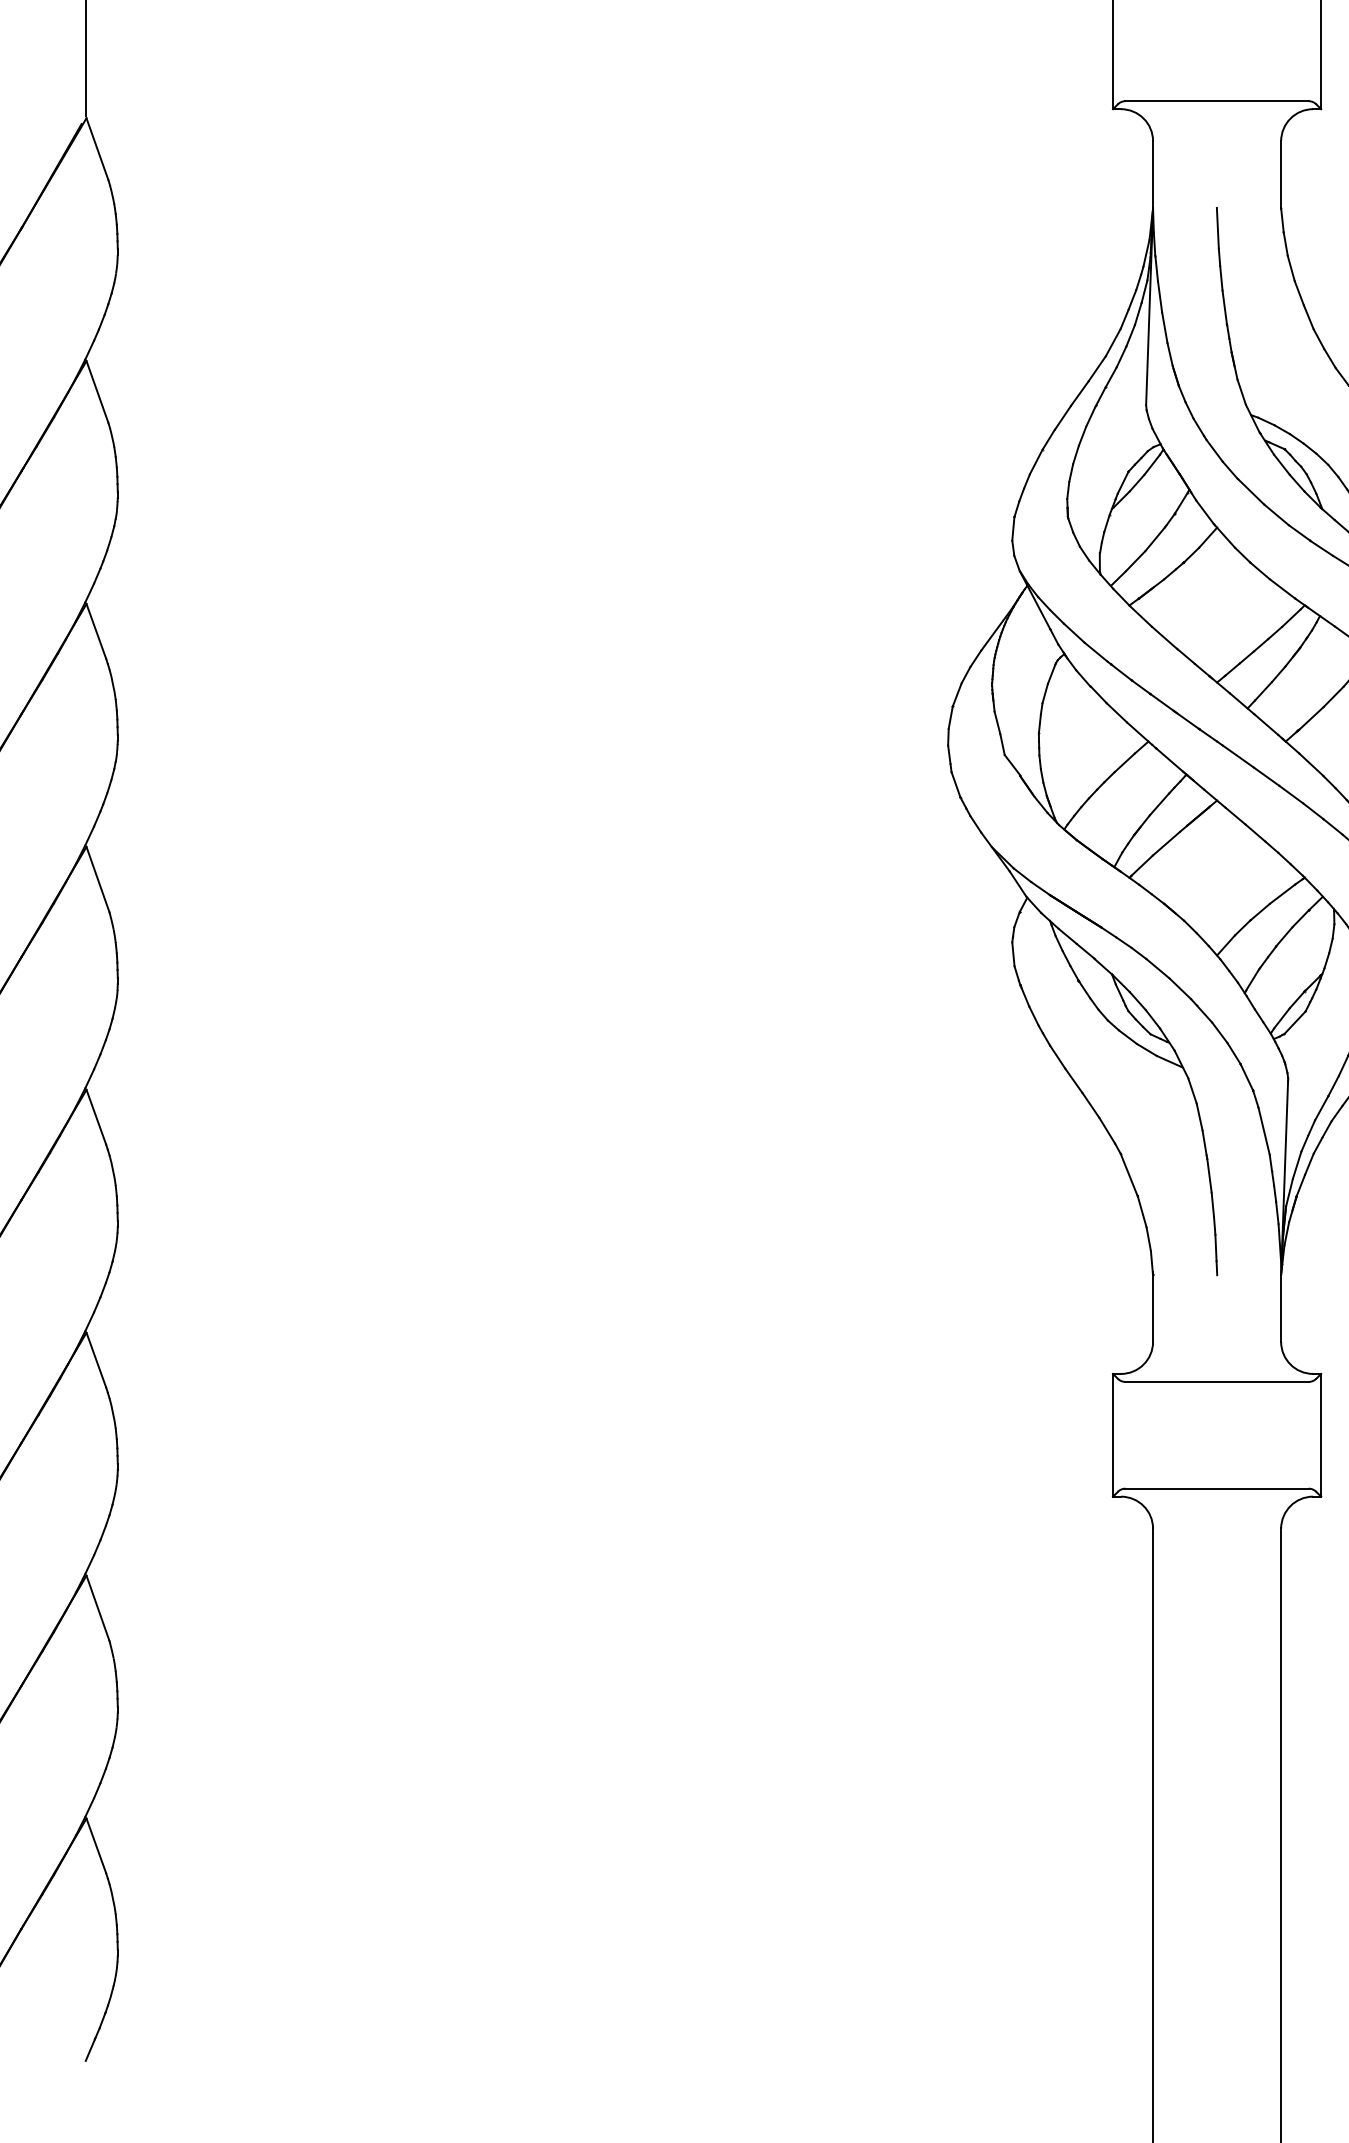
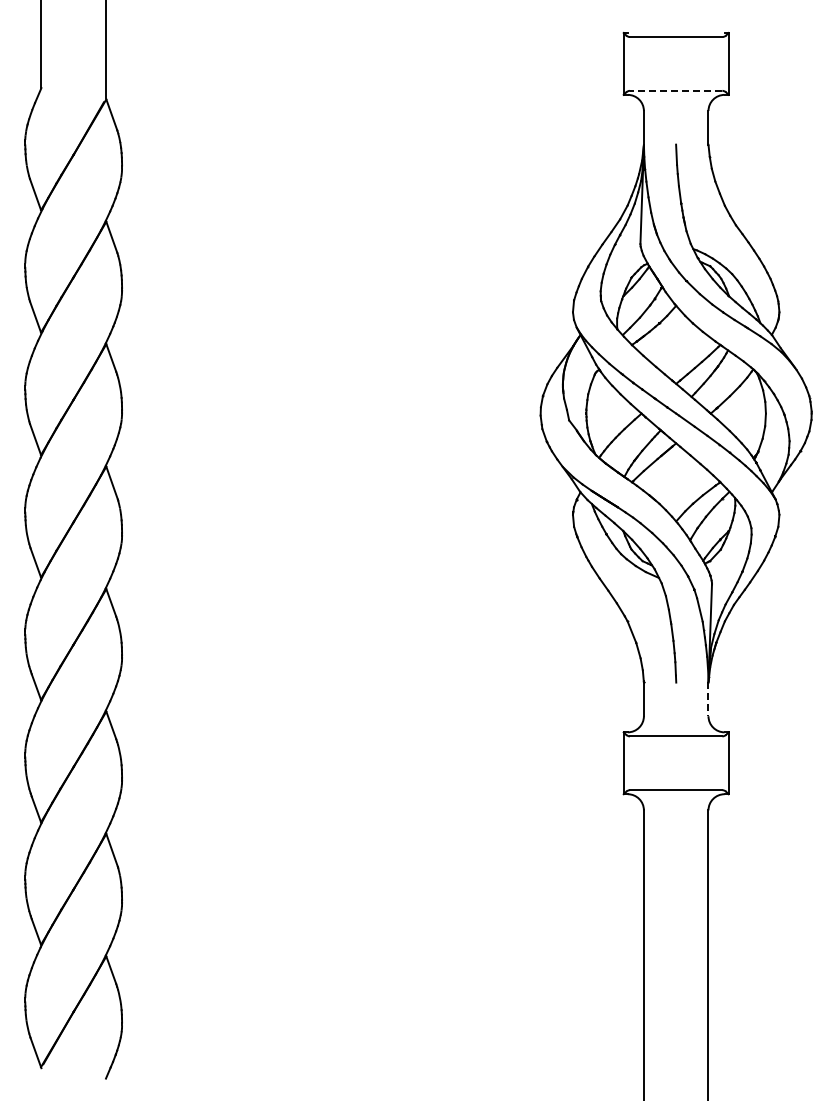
line: (1215, 100) -> (675, 90), solid -> dashed
line: (1281, 1308) -> (708, 699), solid -> dashed

